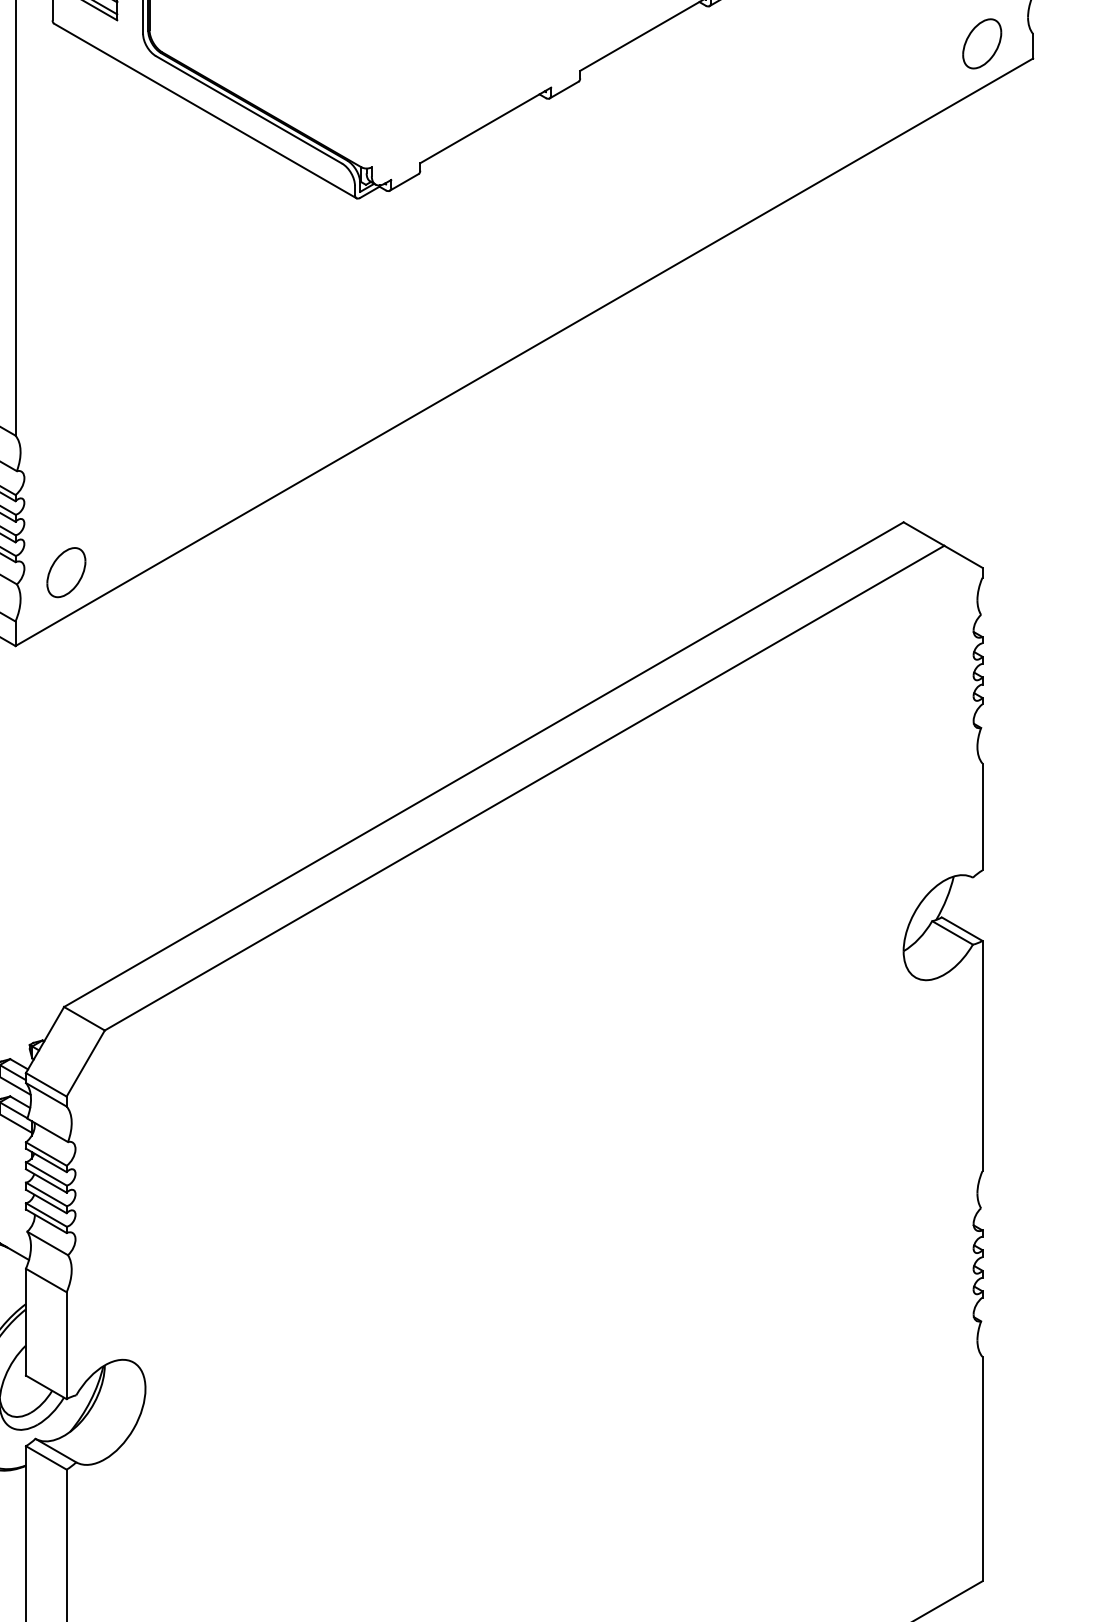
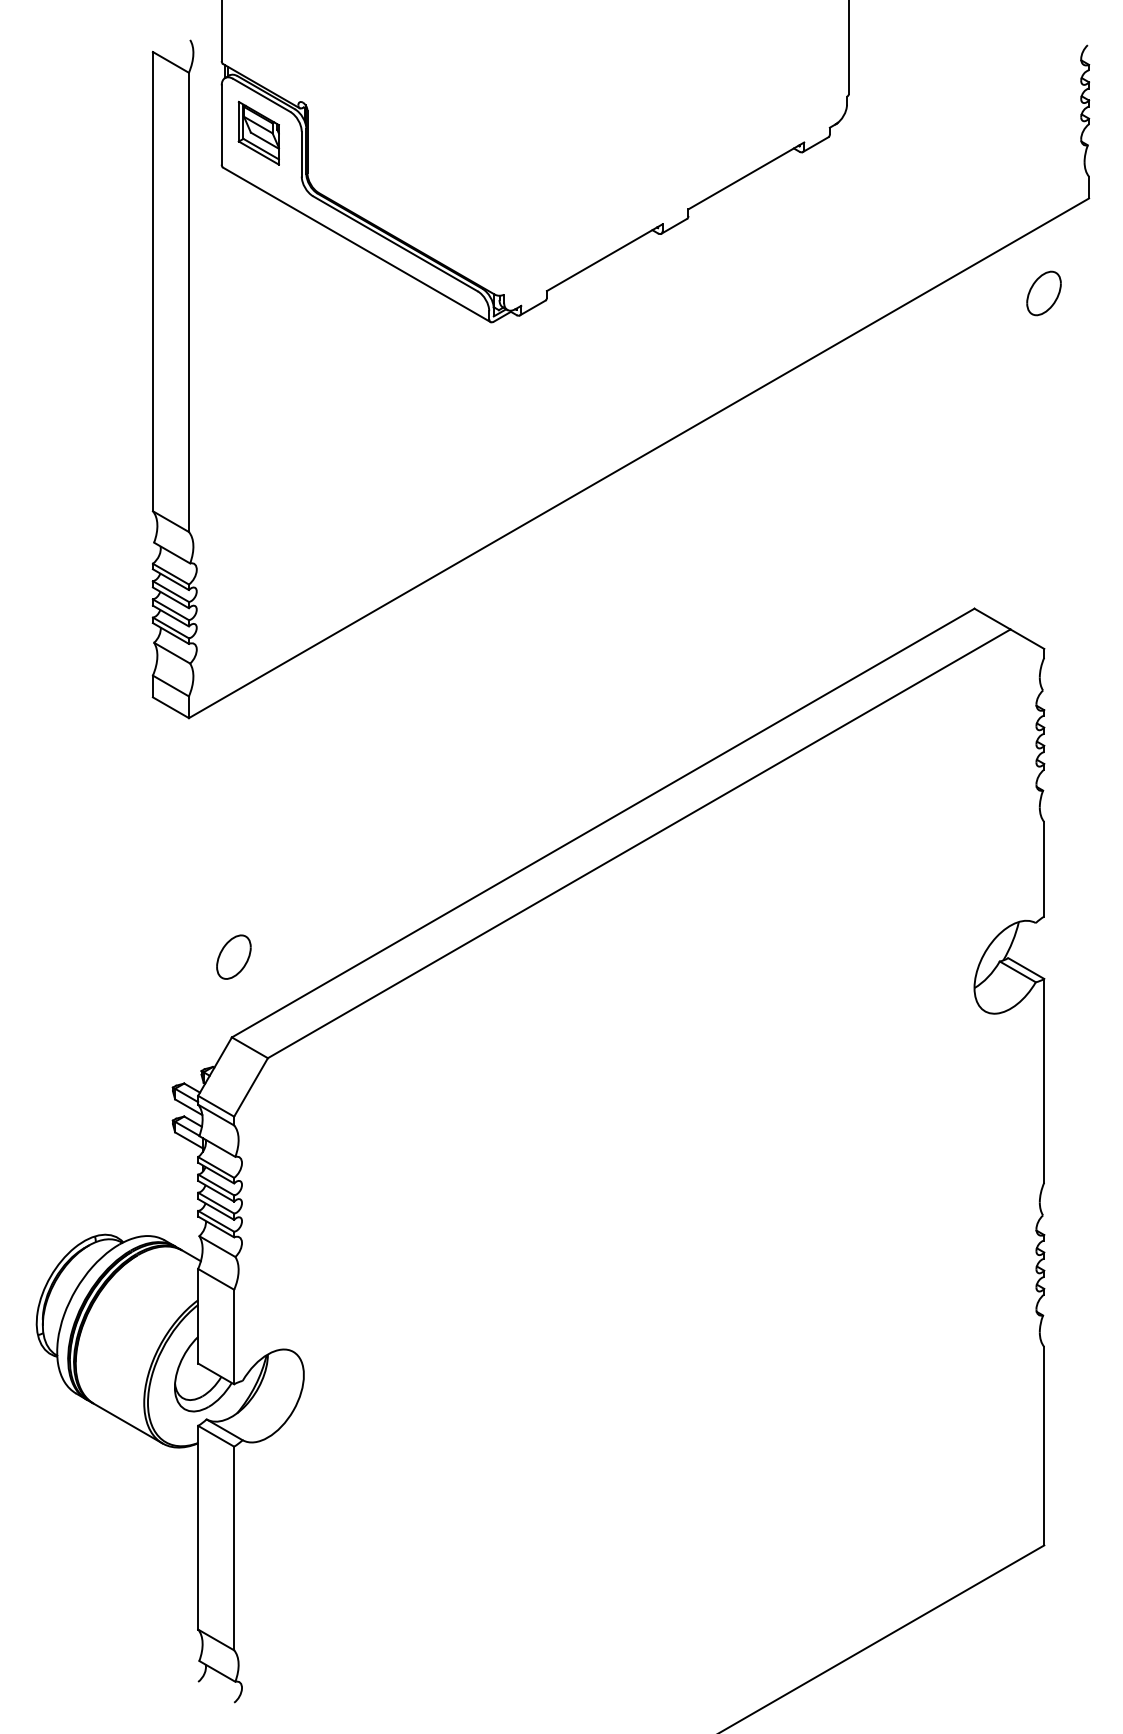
part: (981, 43) -> (1043, 293), moved
part: (65, 571) -> (233, 956), moved

